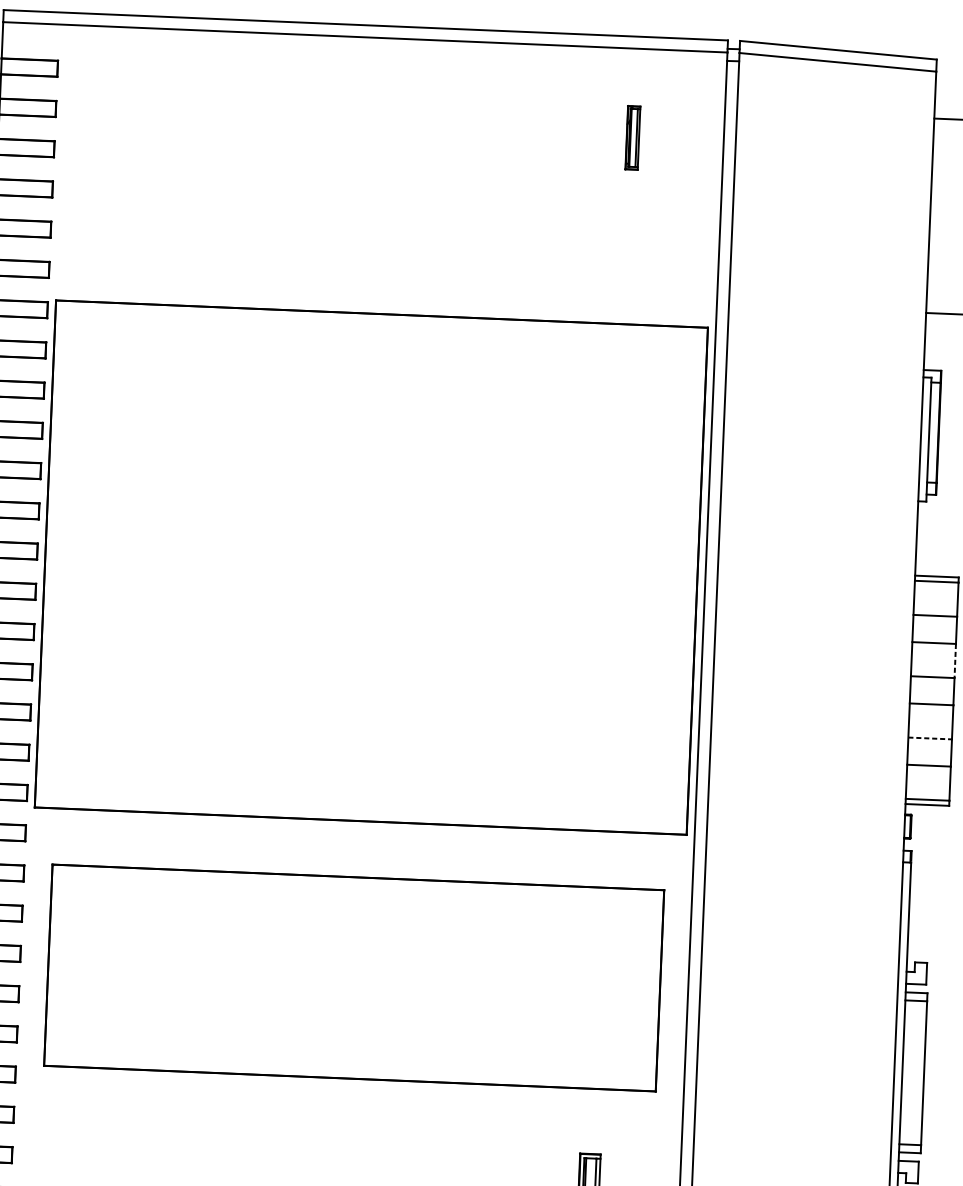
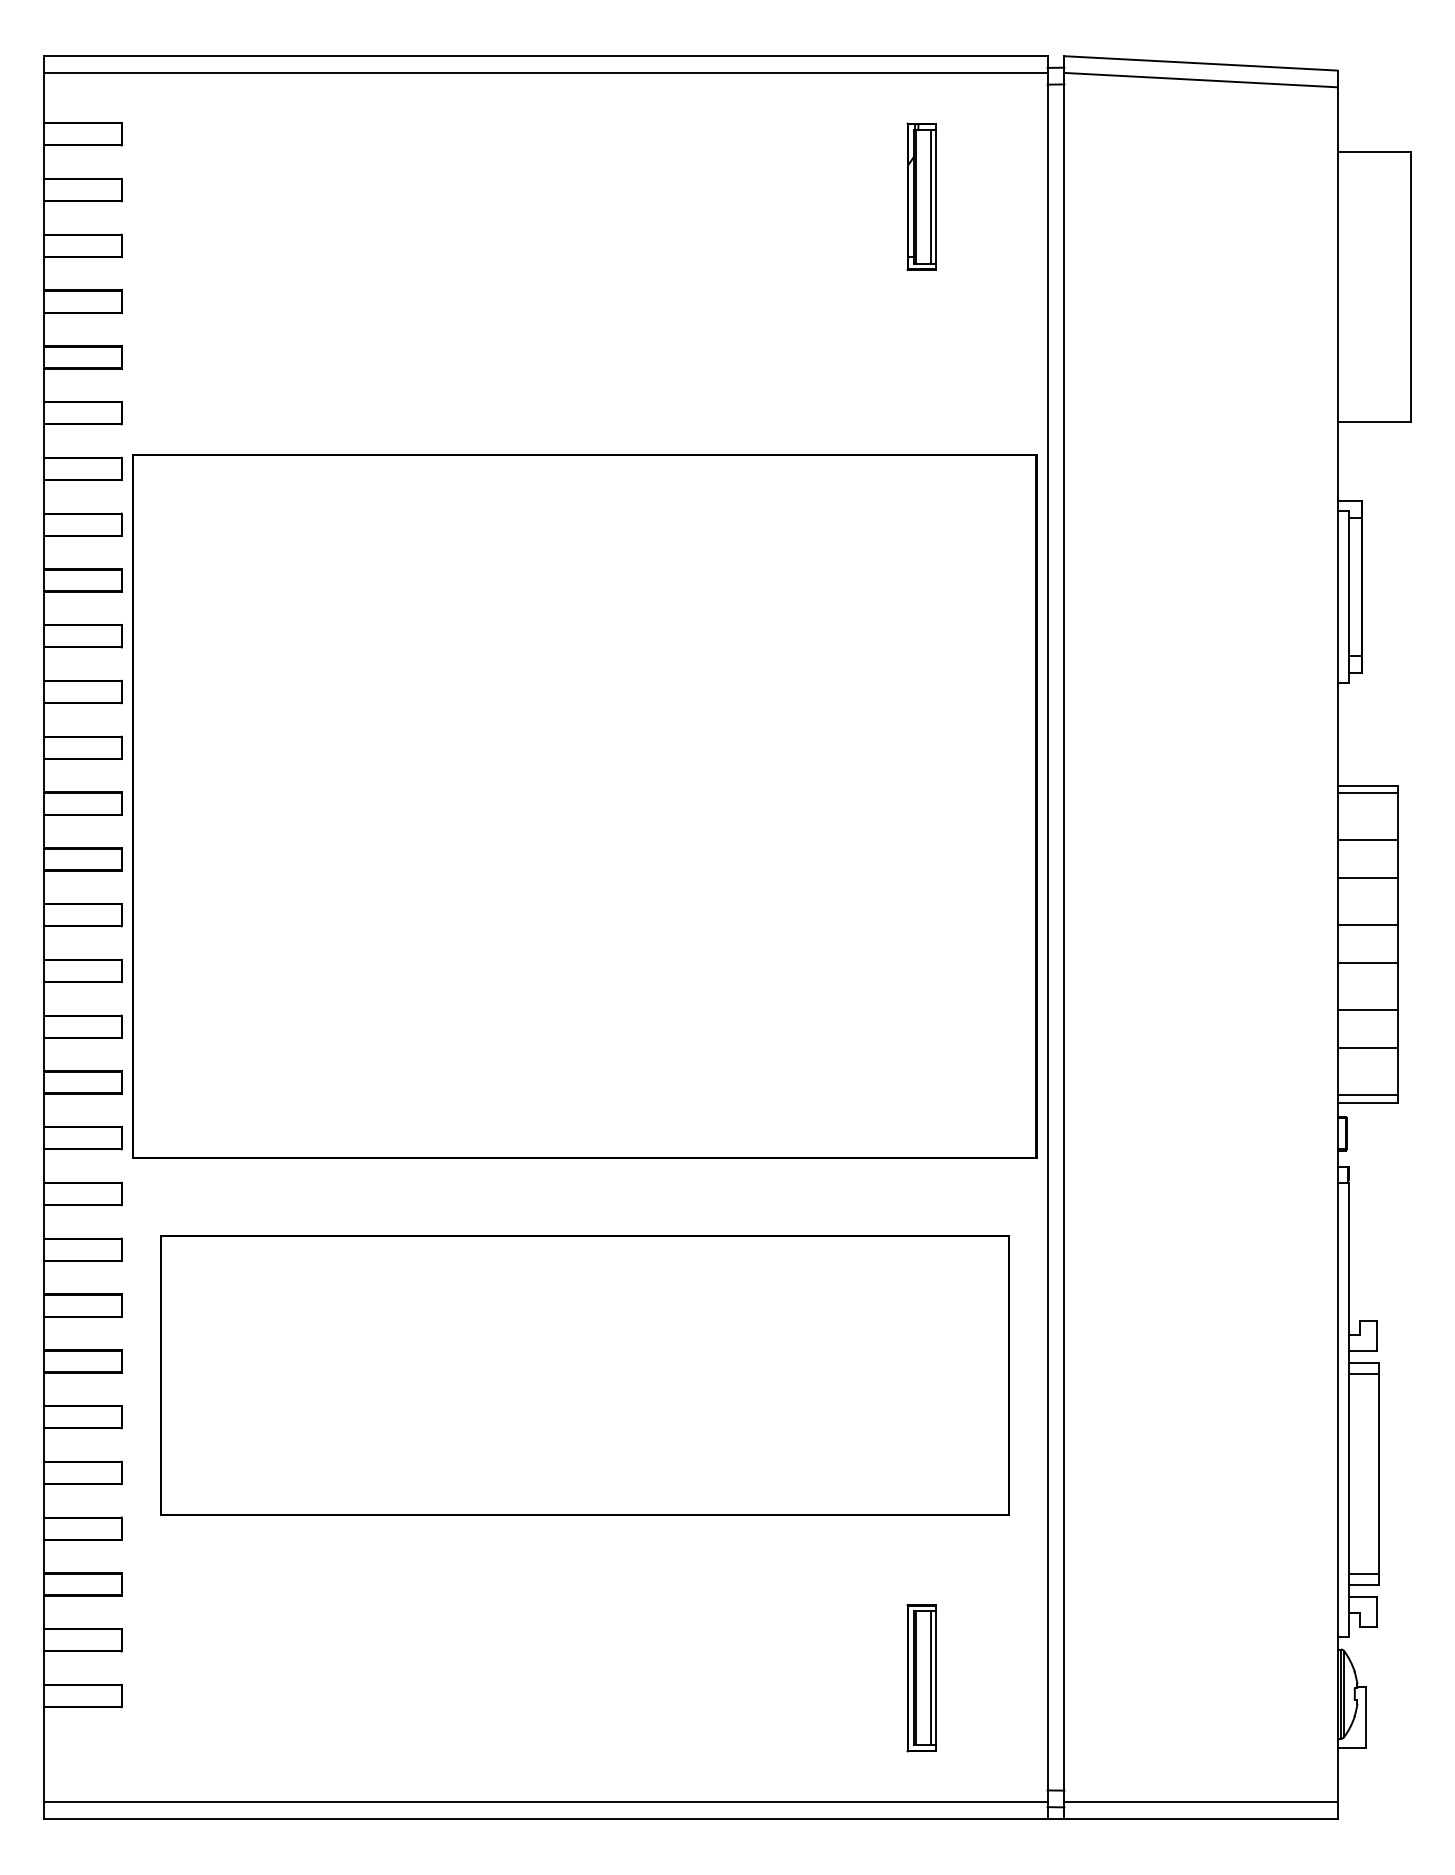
part: (632, 137) -> (921, 196), size x1.67
line: (955, 660) -> (1398, 901), dashed -> solid
line: (930, 738) -> (1368, 1010), dashed -> solid

